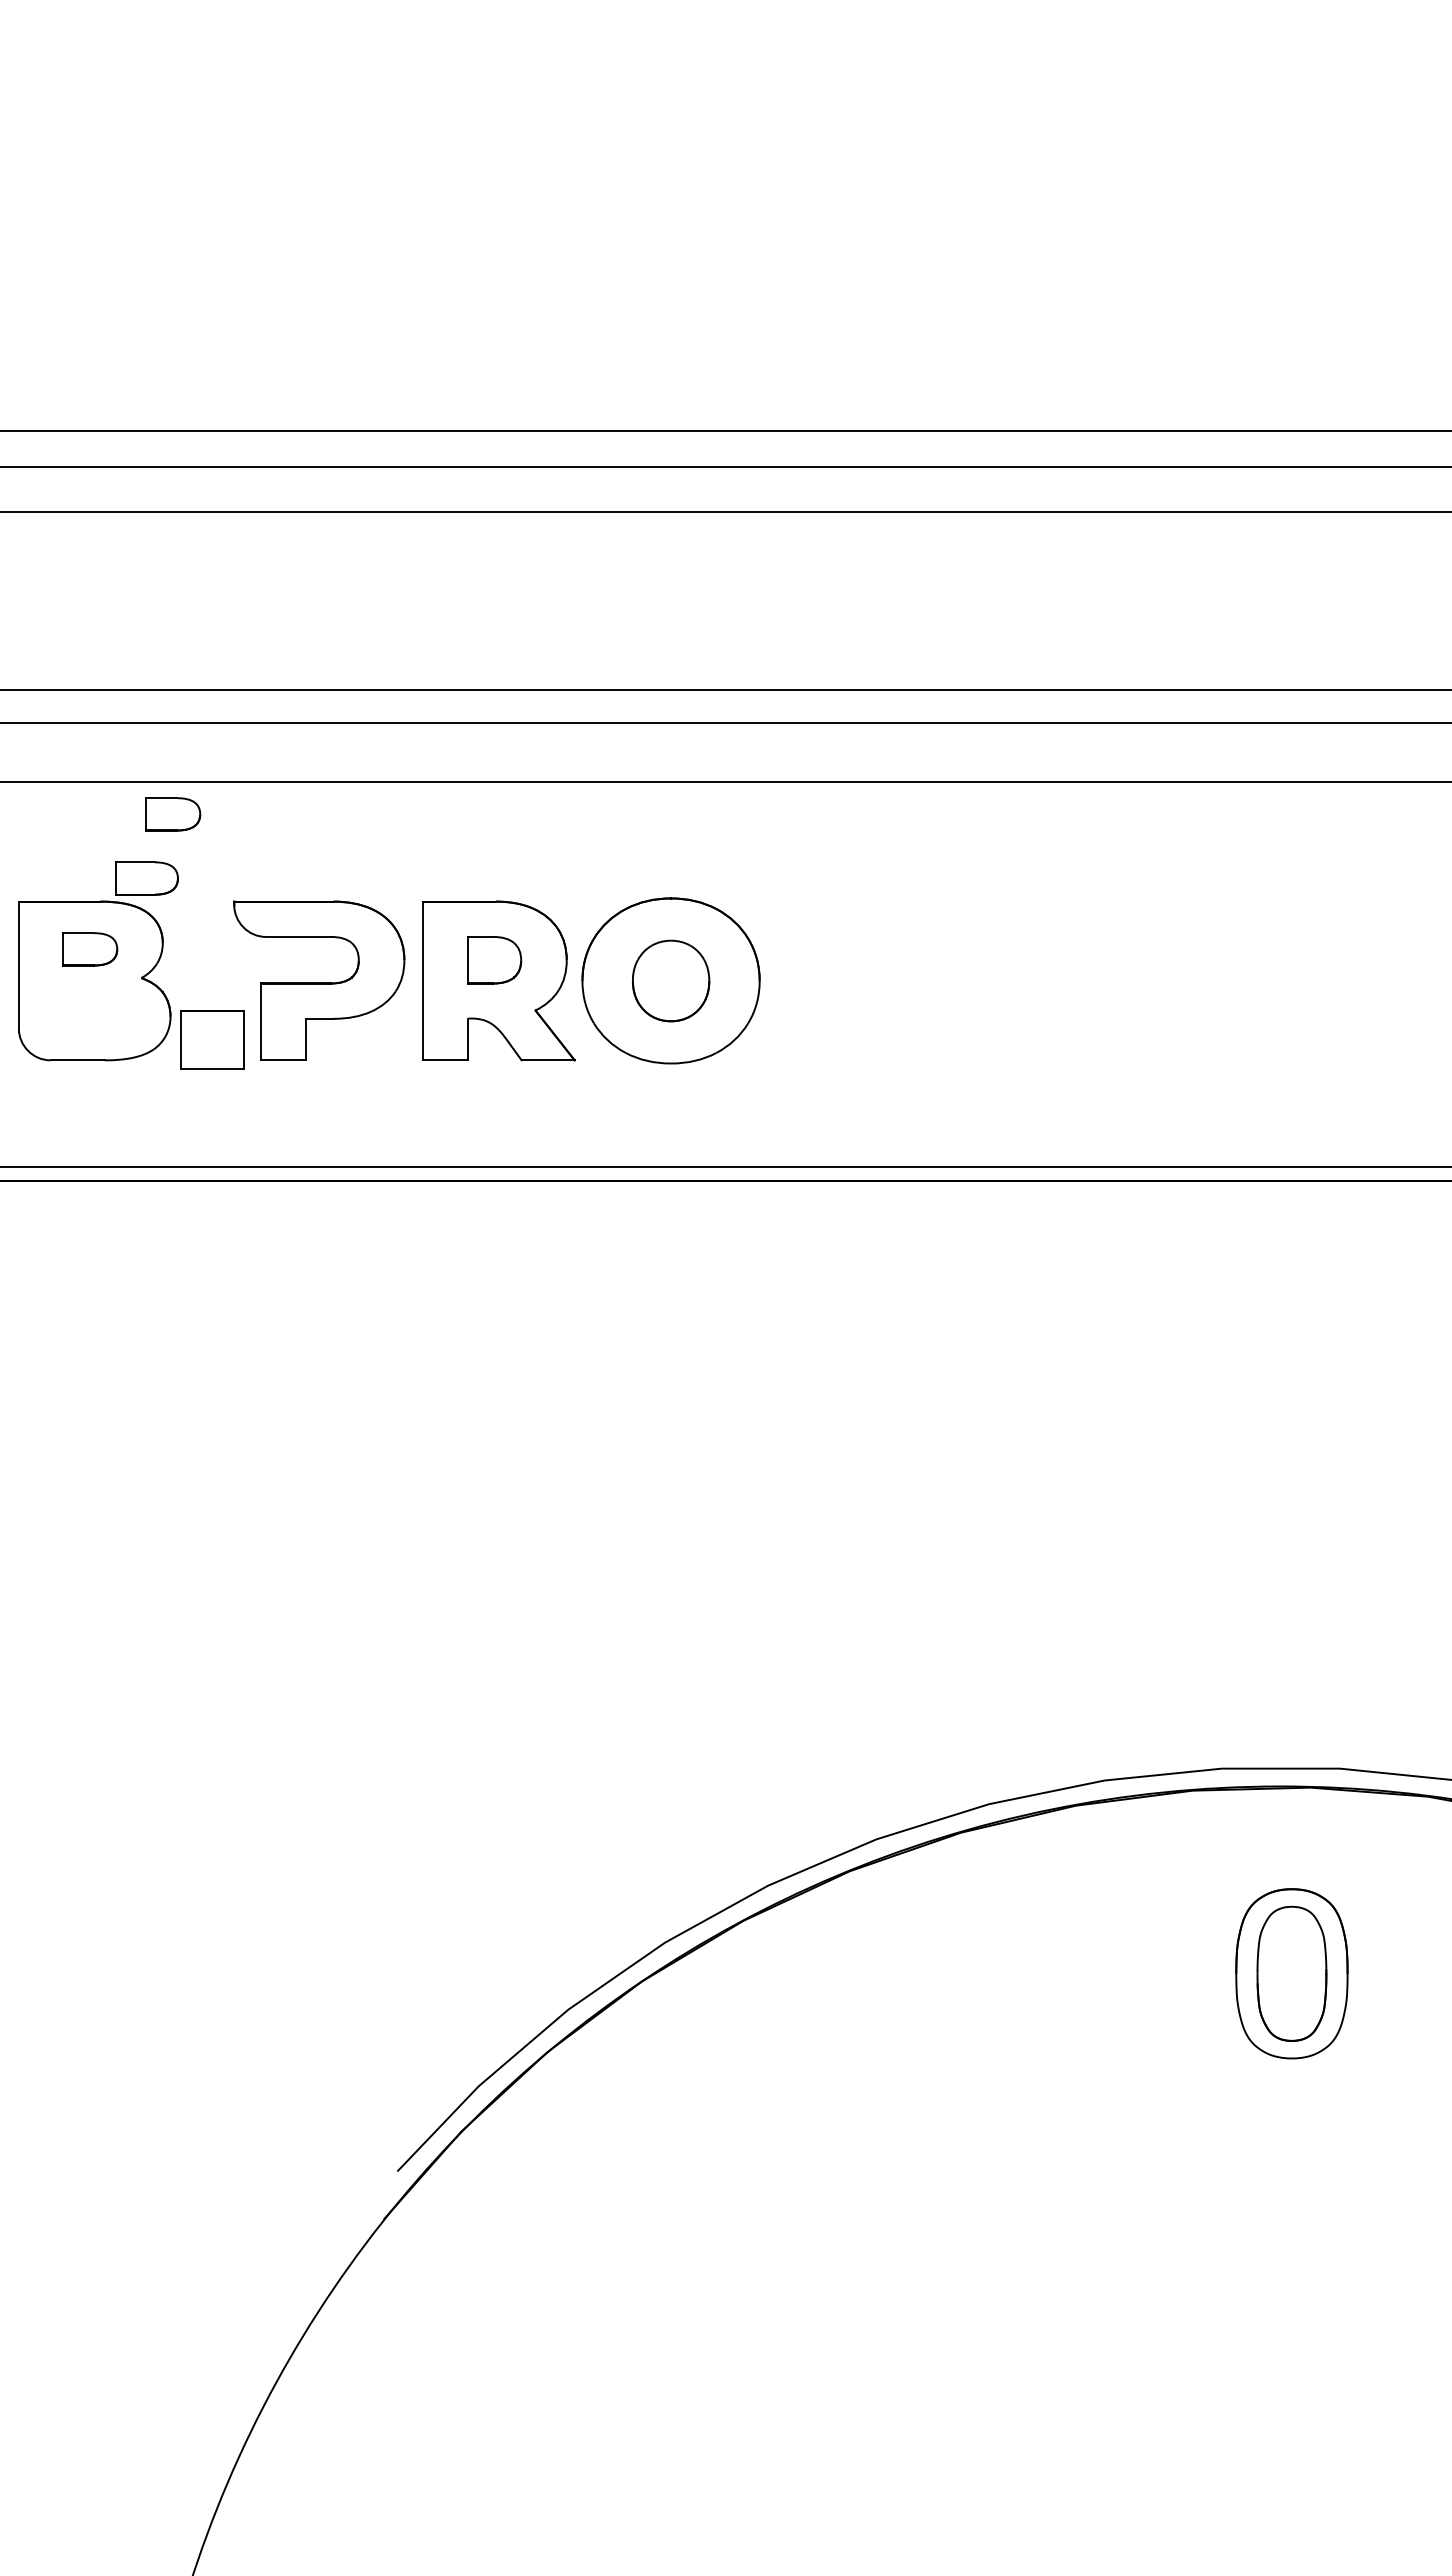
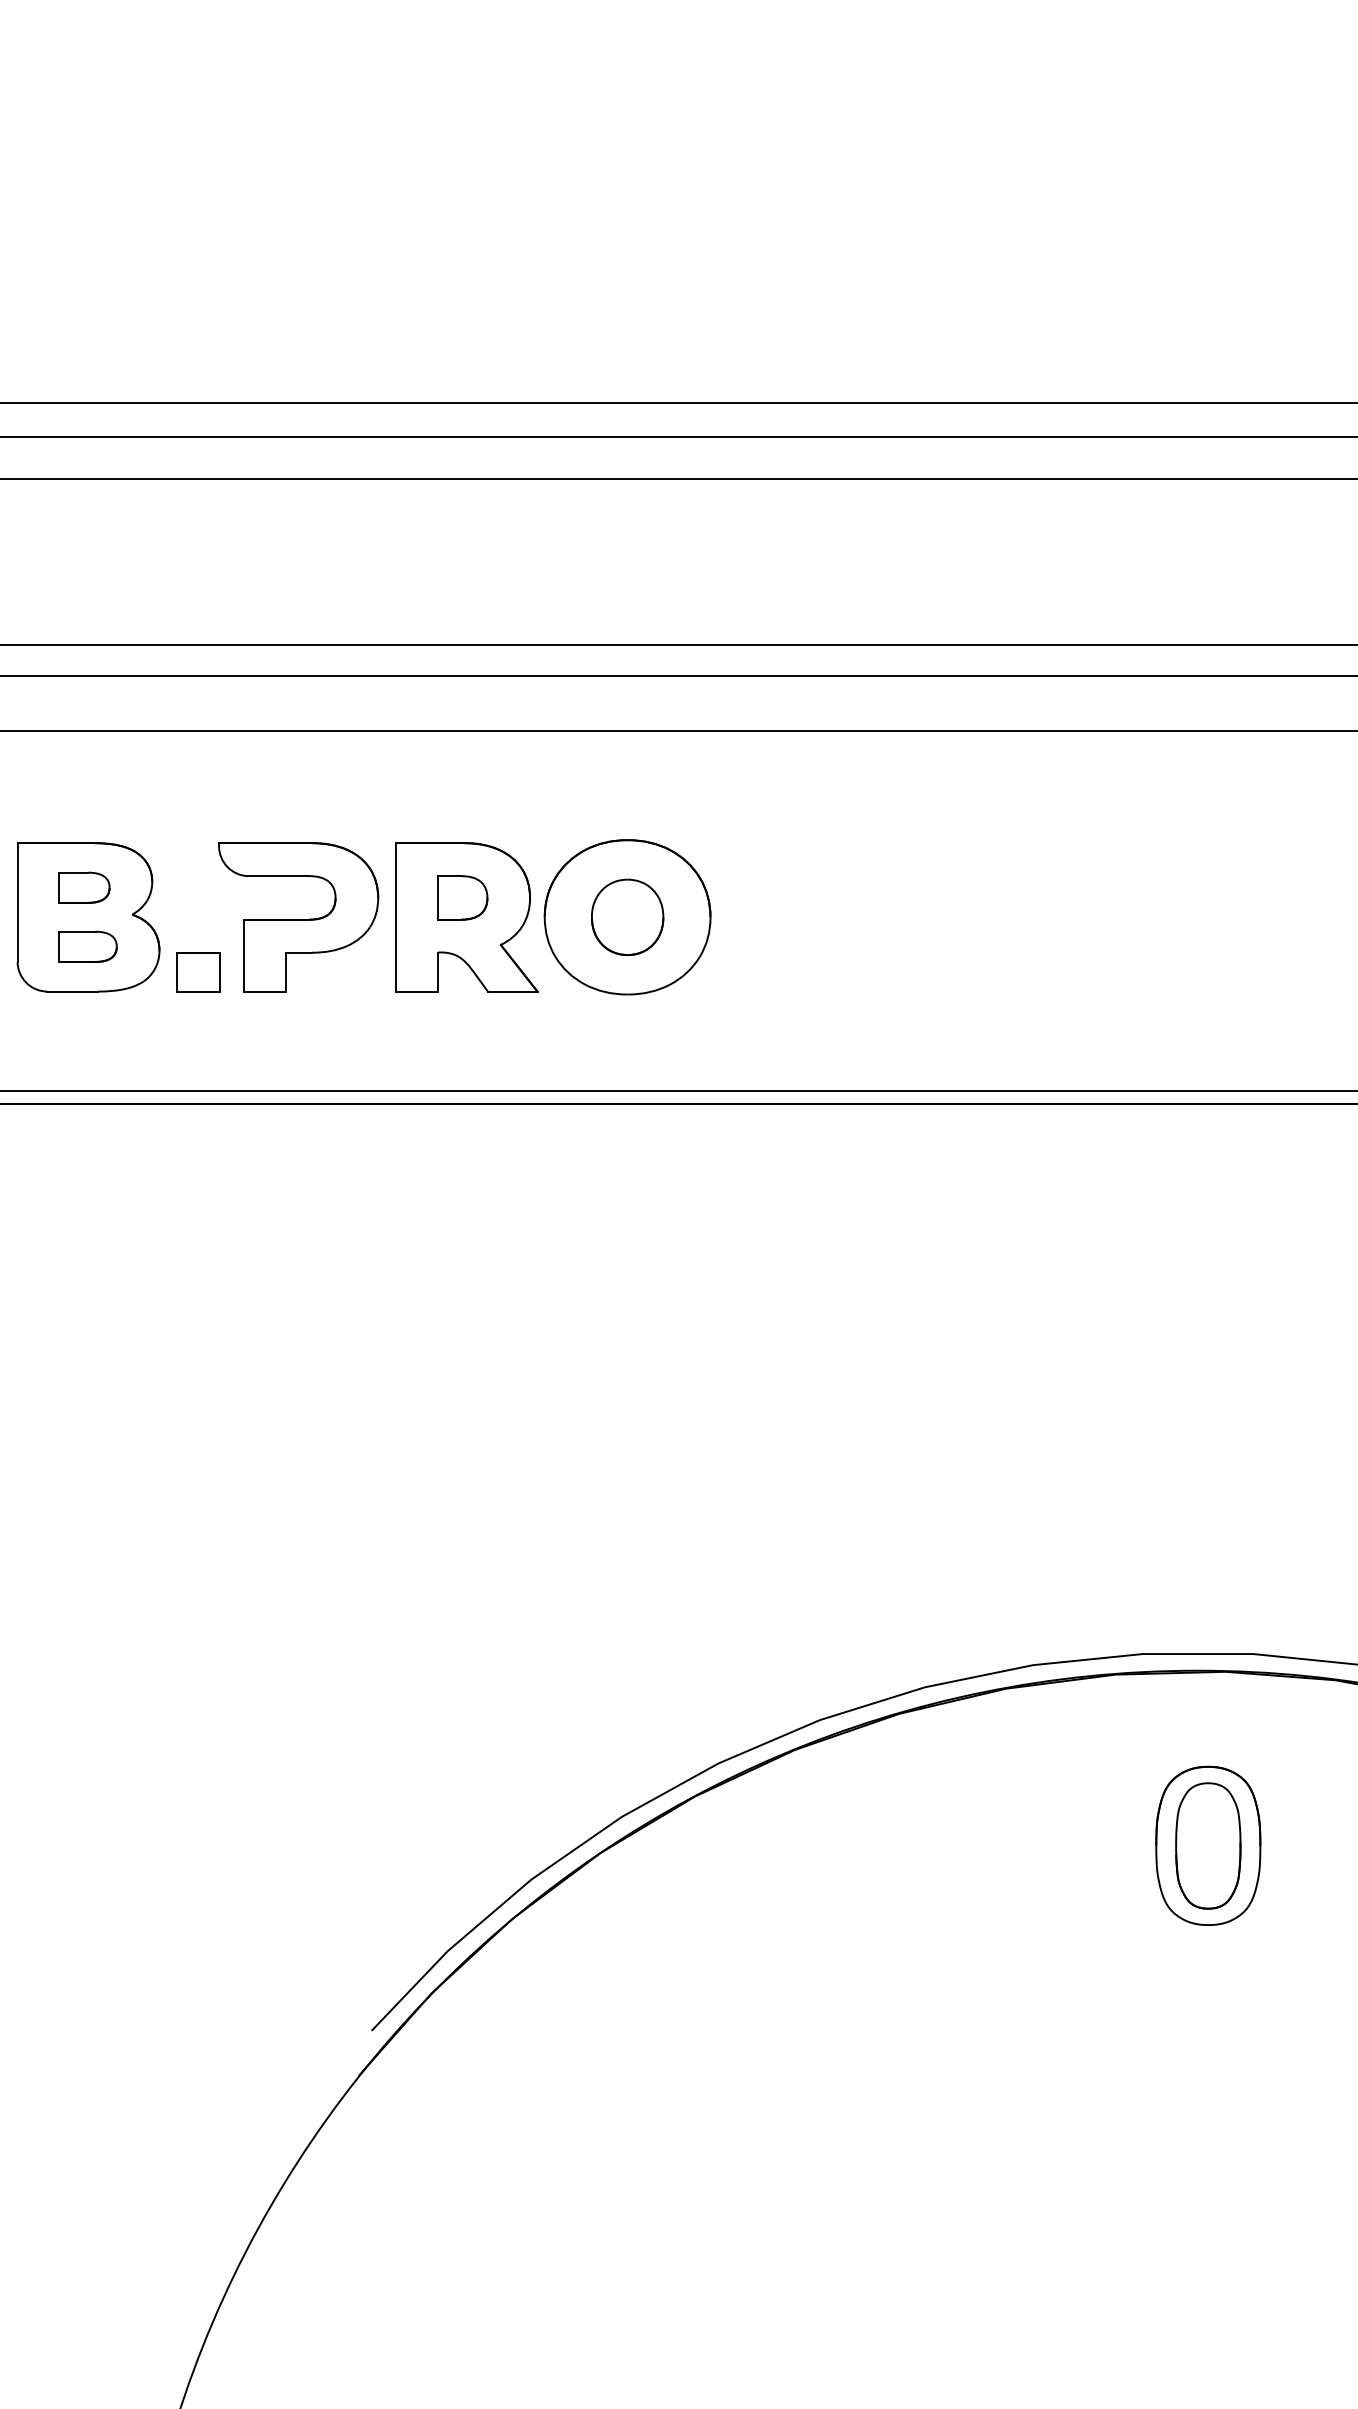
part: (173, 814) -> (162, 761), removed
part: (146, 878) -> (87, 946), moved
part: (212, 1039) -> (198, 972), size x0.71

